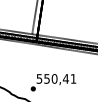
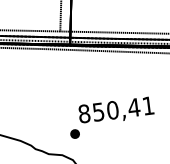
text: (39, 78) -> (84, 113), 550,41 -> 850,41

